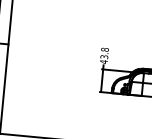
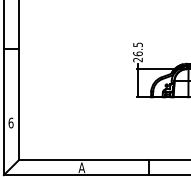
text: (104, 55) -> (137, 52), 43.8 -> 26.5

